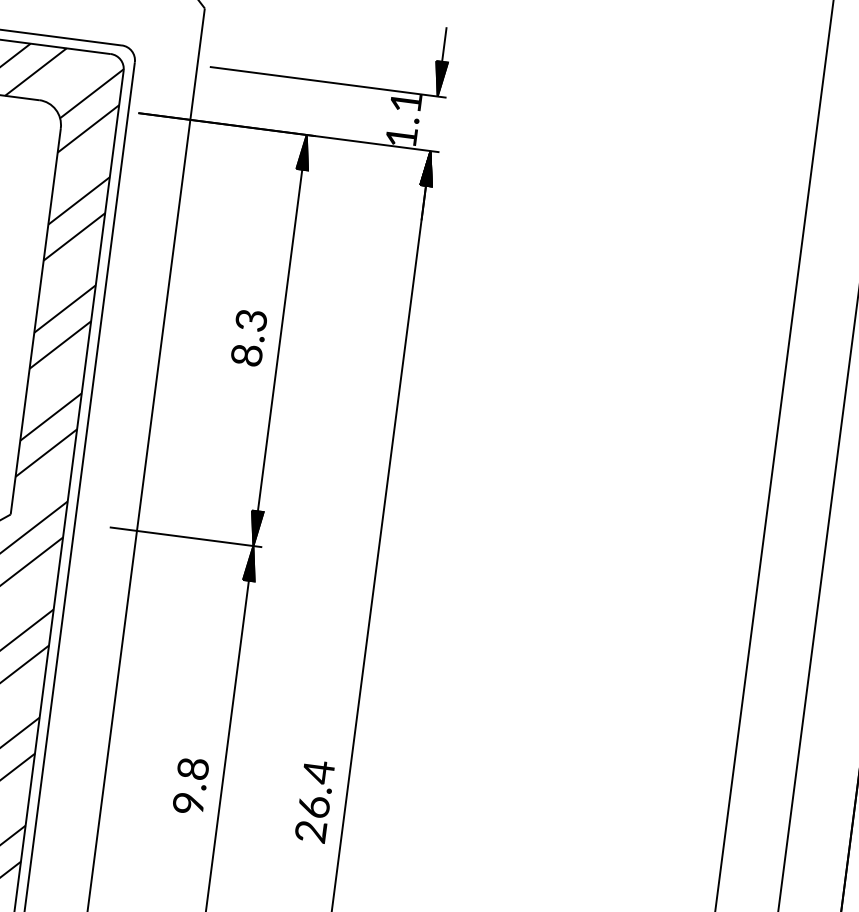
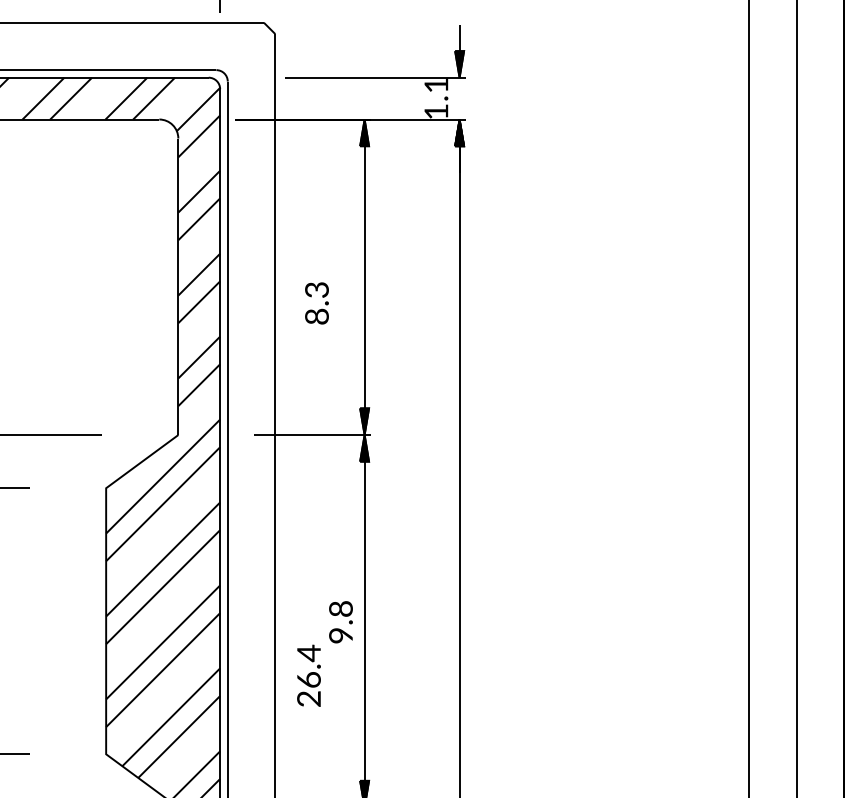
text: (248, 337) -> (316, 303), moved
text: (314, 801) -> (308, 675), moved

